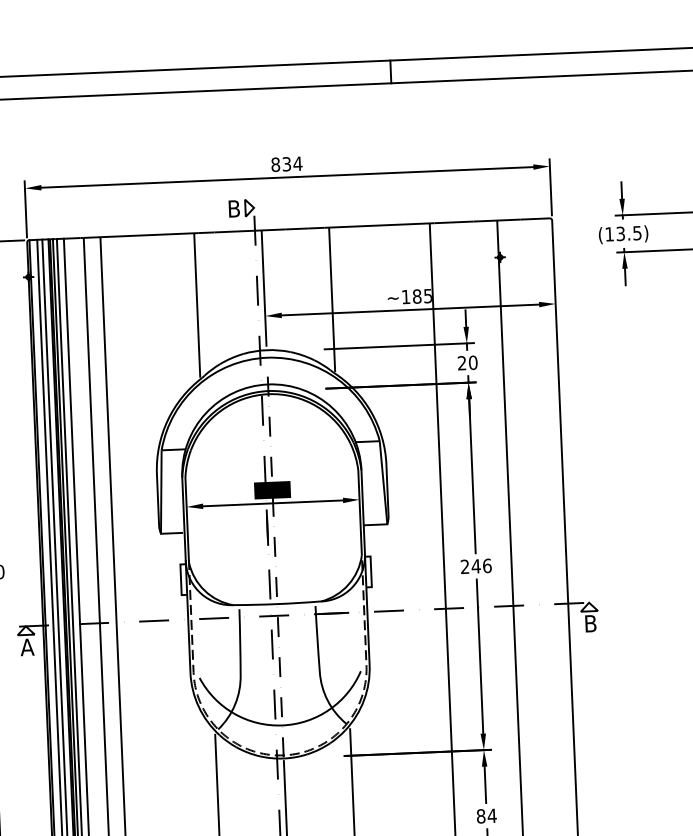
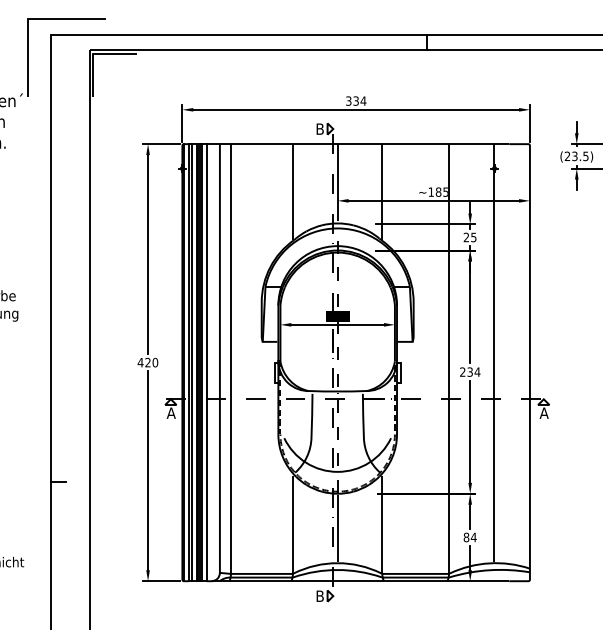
text: (275, 163) -> (348, 100), 834 -> 334
text: (607, 233) -> (566, 155), (13.5) -> (23.5)
text: (472, 362) -> (473, 237), 20 -> 25
text: (481, 565) -> (473, 371), 246 -> 234
text: (589, 622) -> (543, 412), B -> A

